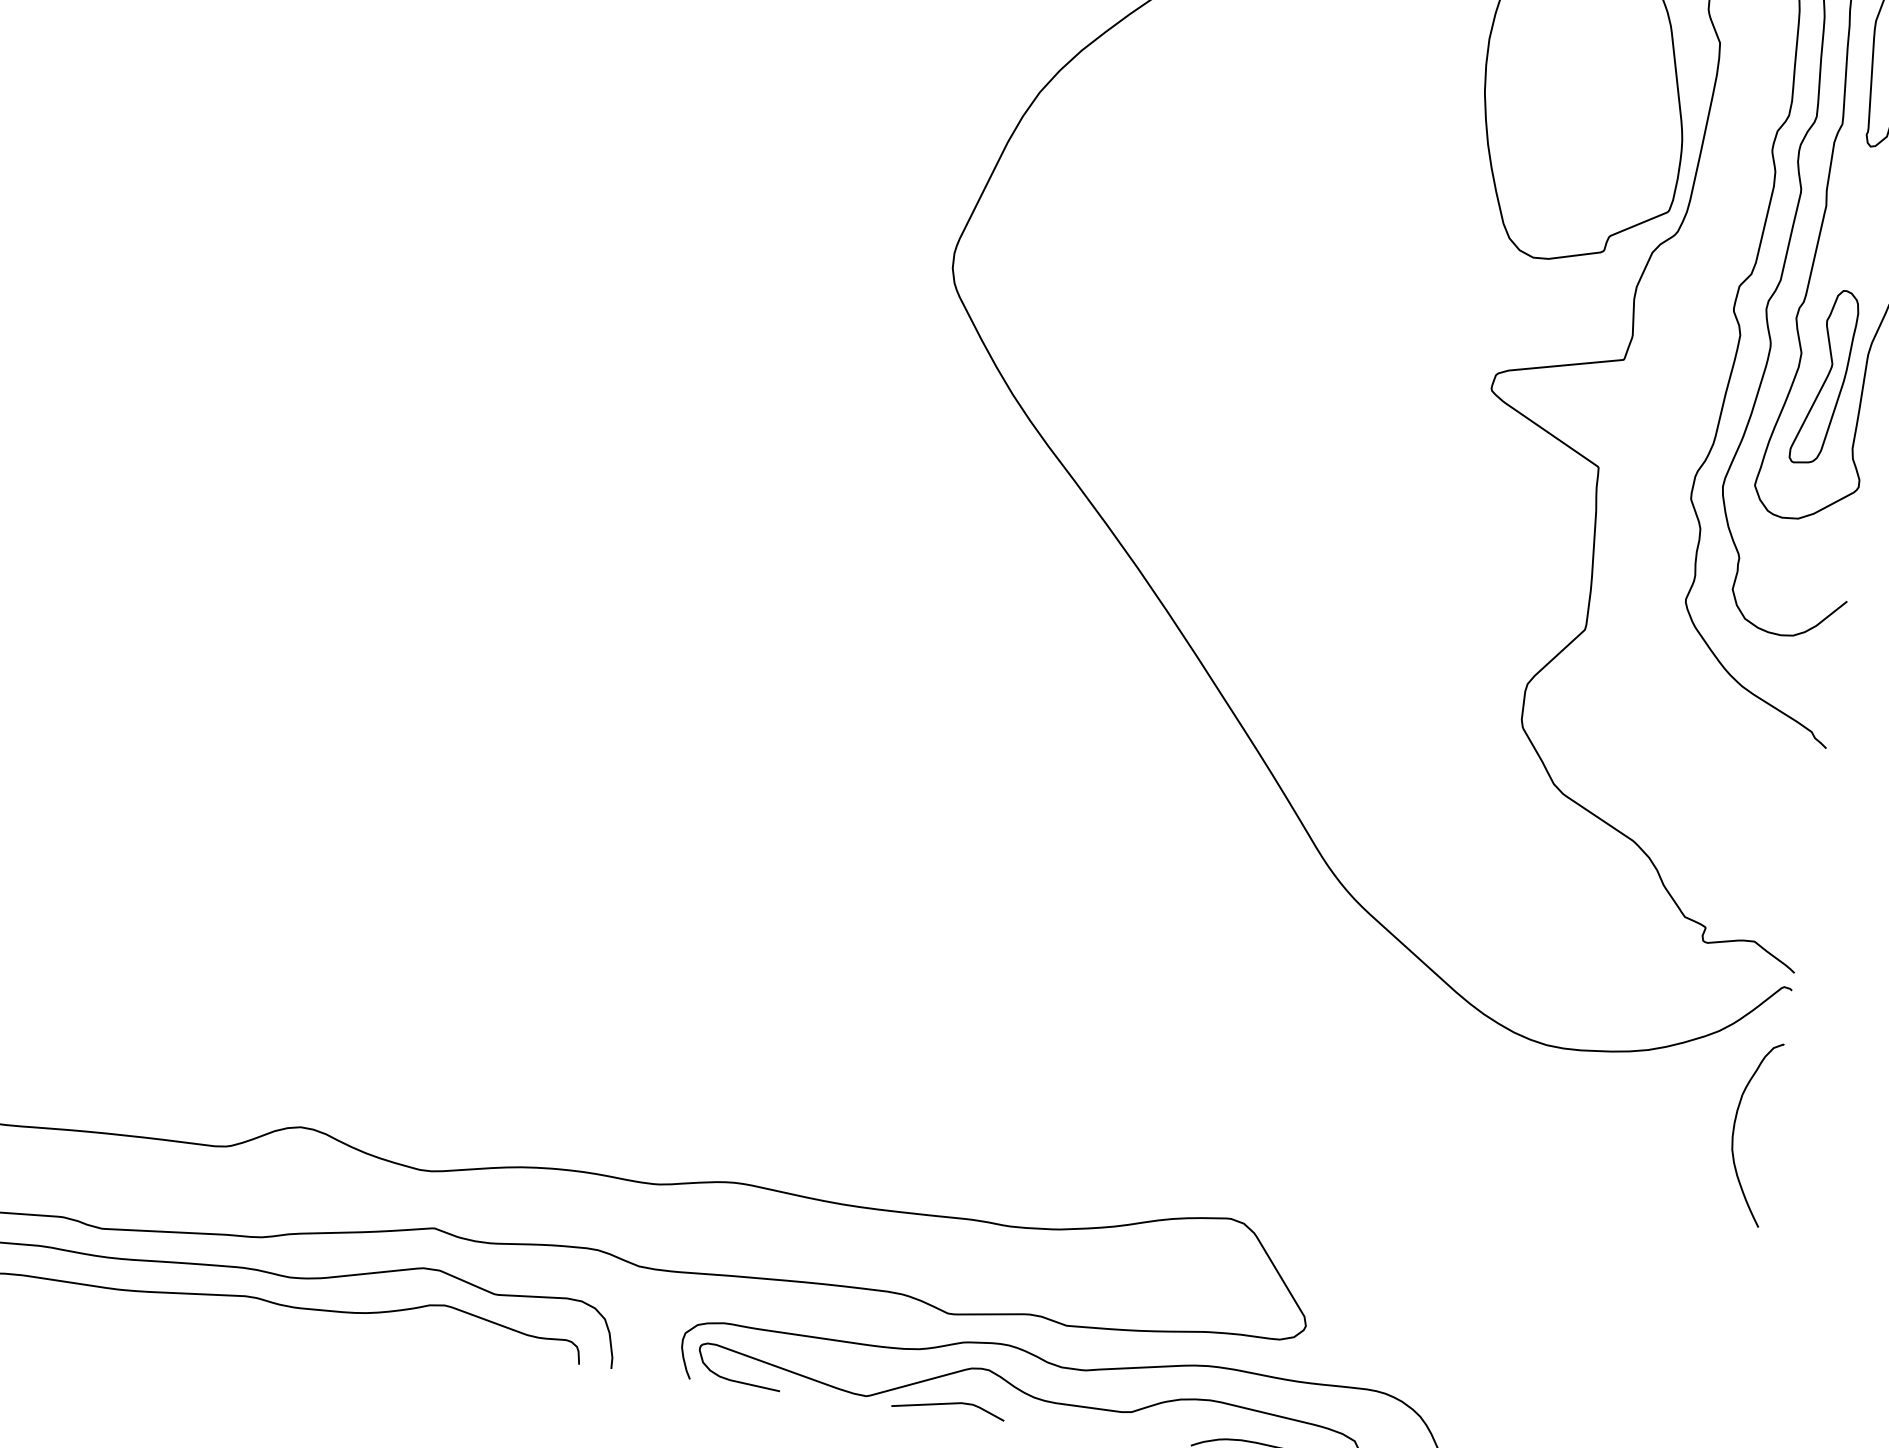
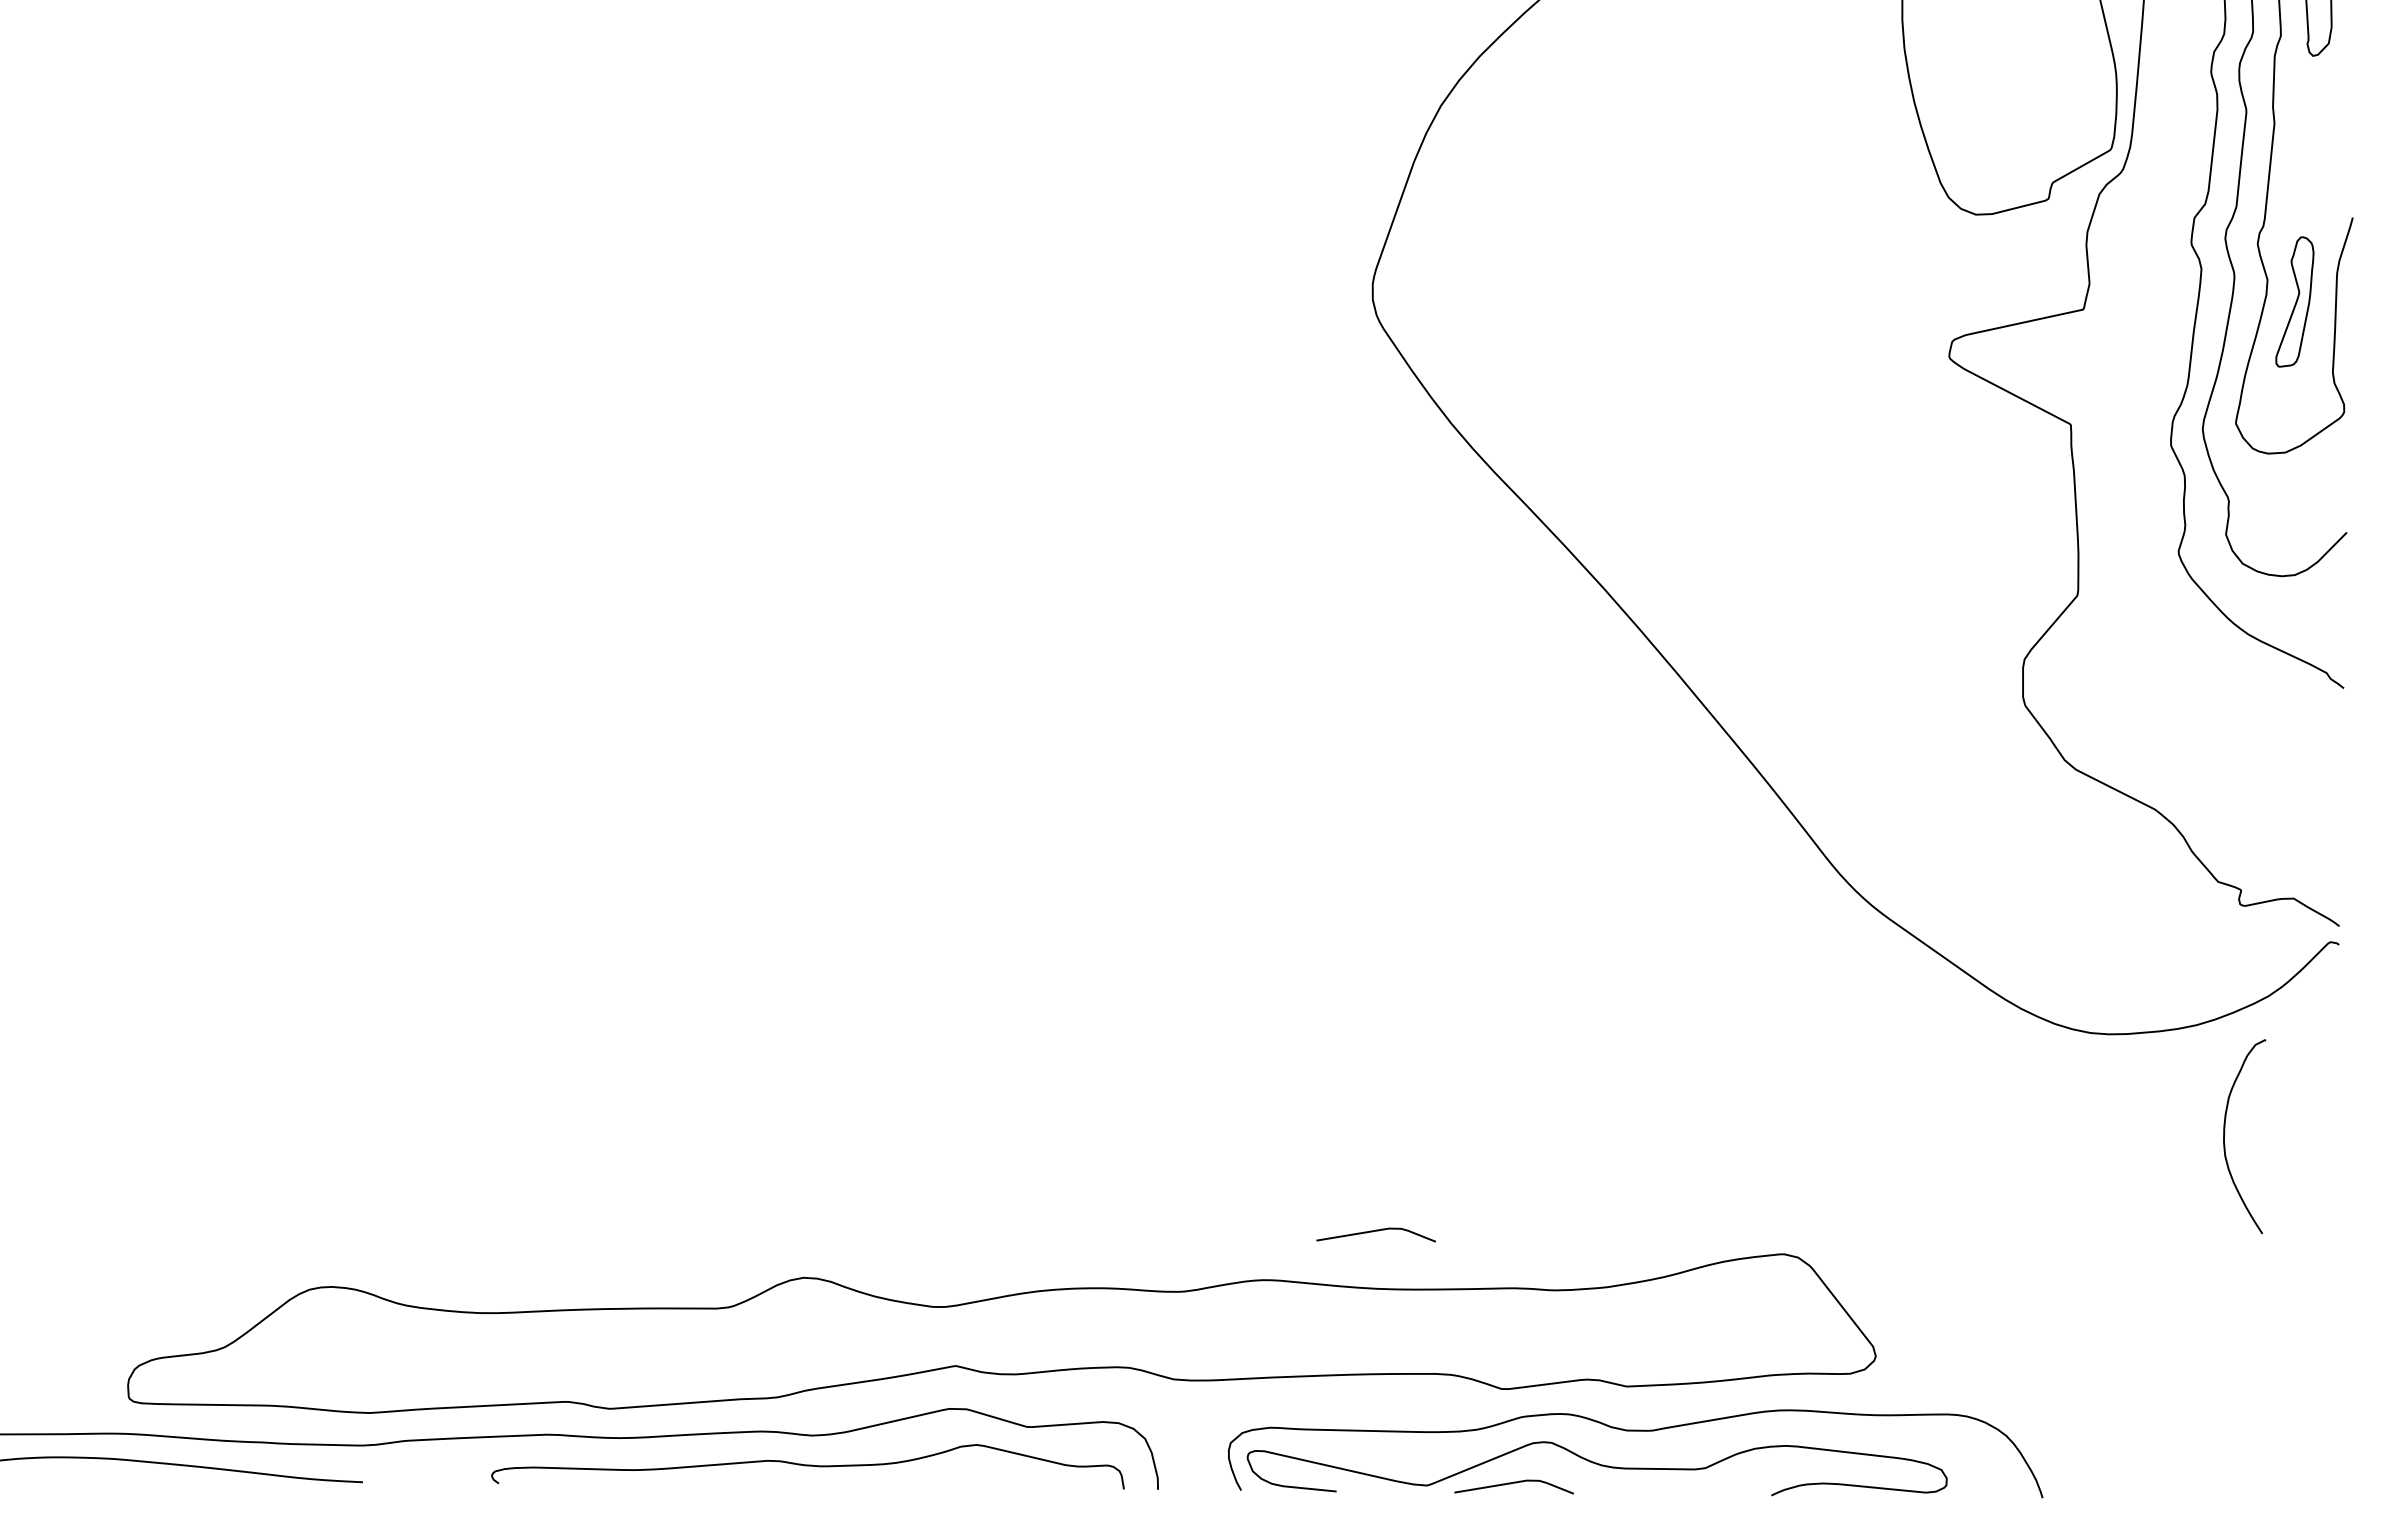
part: (1824, 376) -> (2294, 301), size x0.7
curve: (1735, 1127) -> (2225, 1132), moved
line: (845, 1150) -> (1373, 1232), added

